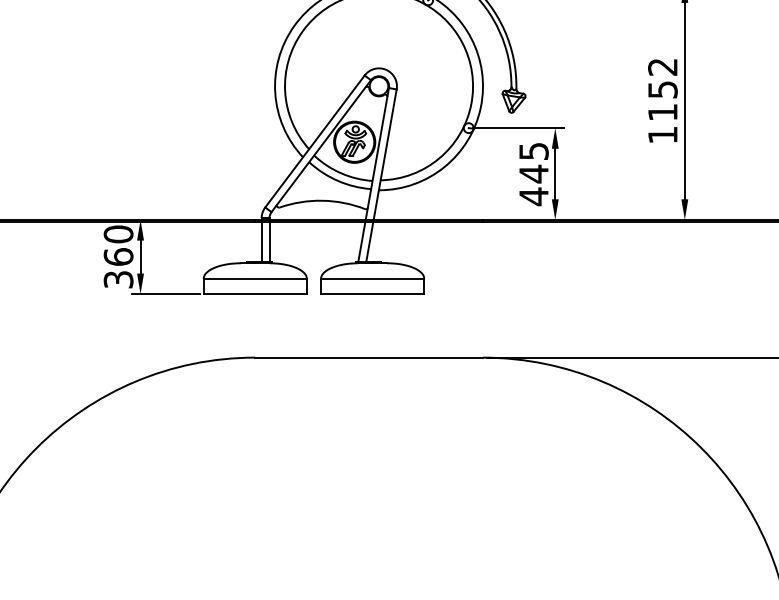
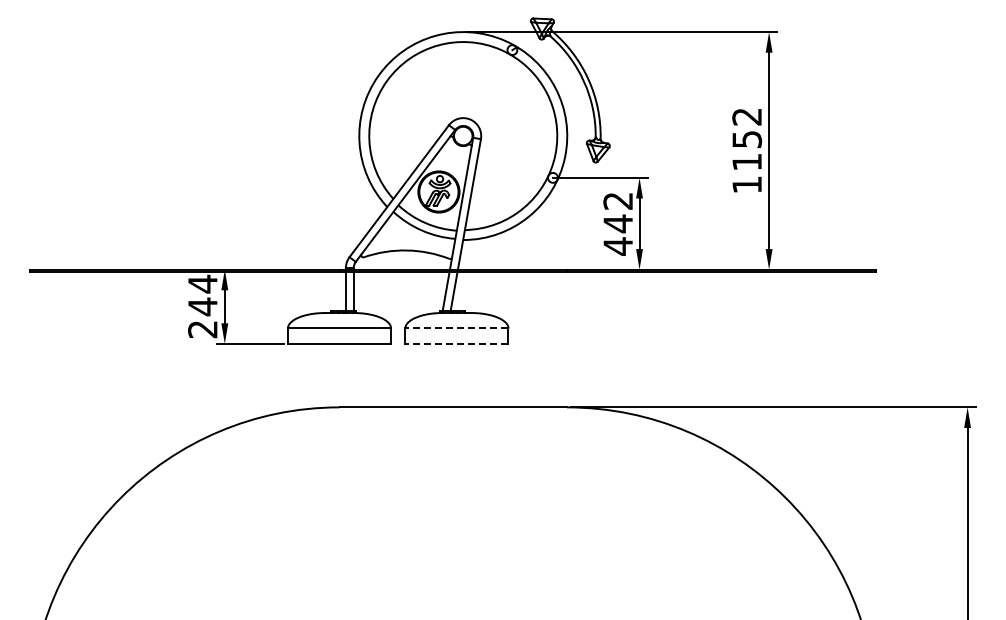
text: (534, 151) -> (618, 201), 445 -> 442
text: (118, 256) -> (202, 306), 360 -> 244
line: (372, 278) -> (456, 328), solid -> dashed
line: (372, 293) -> (456, 343), solid -> dashed

